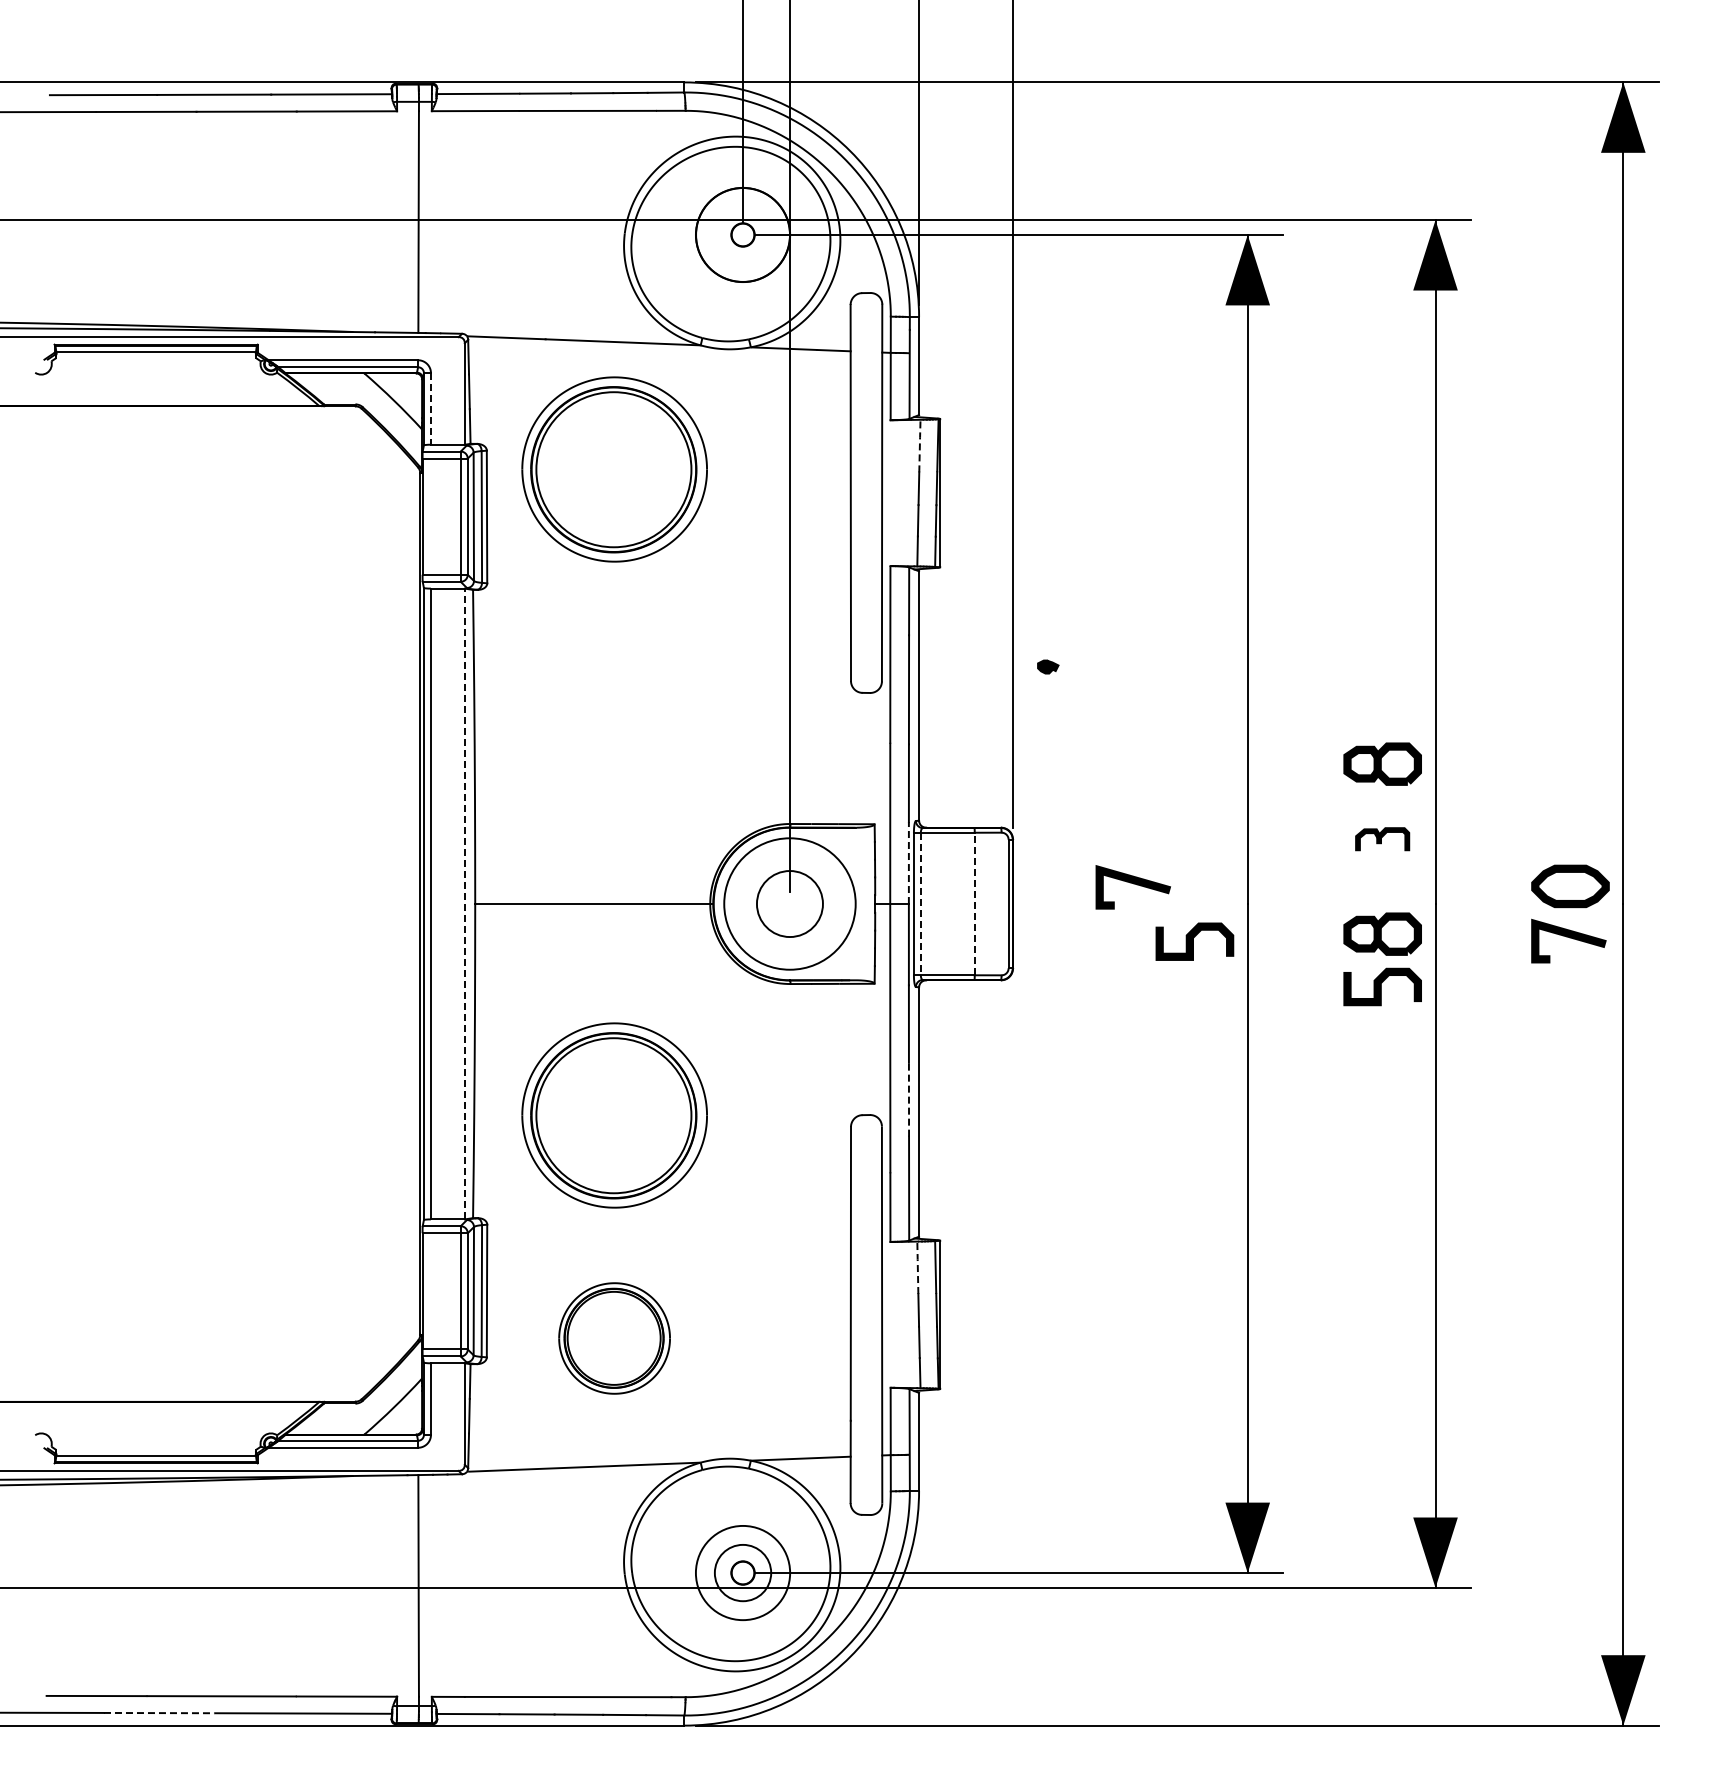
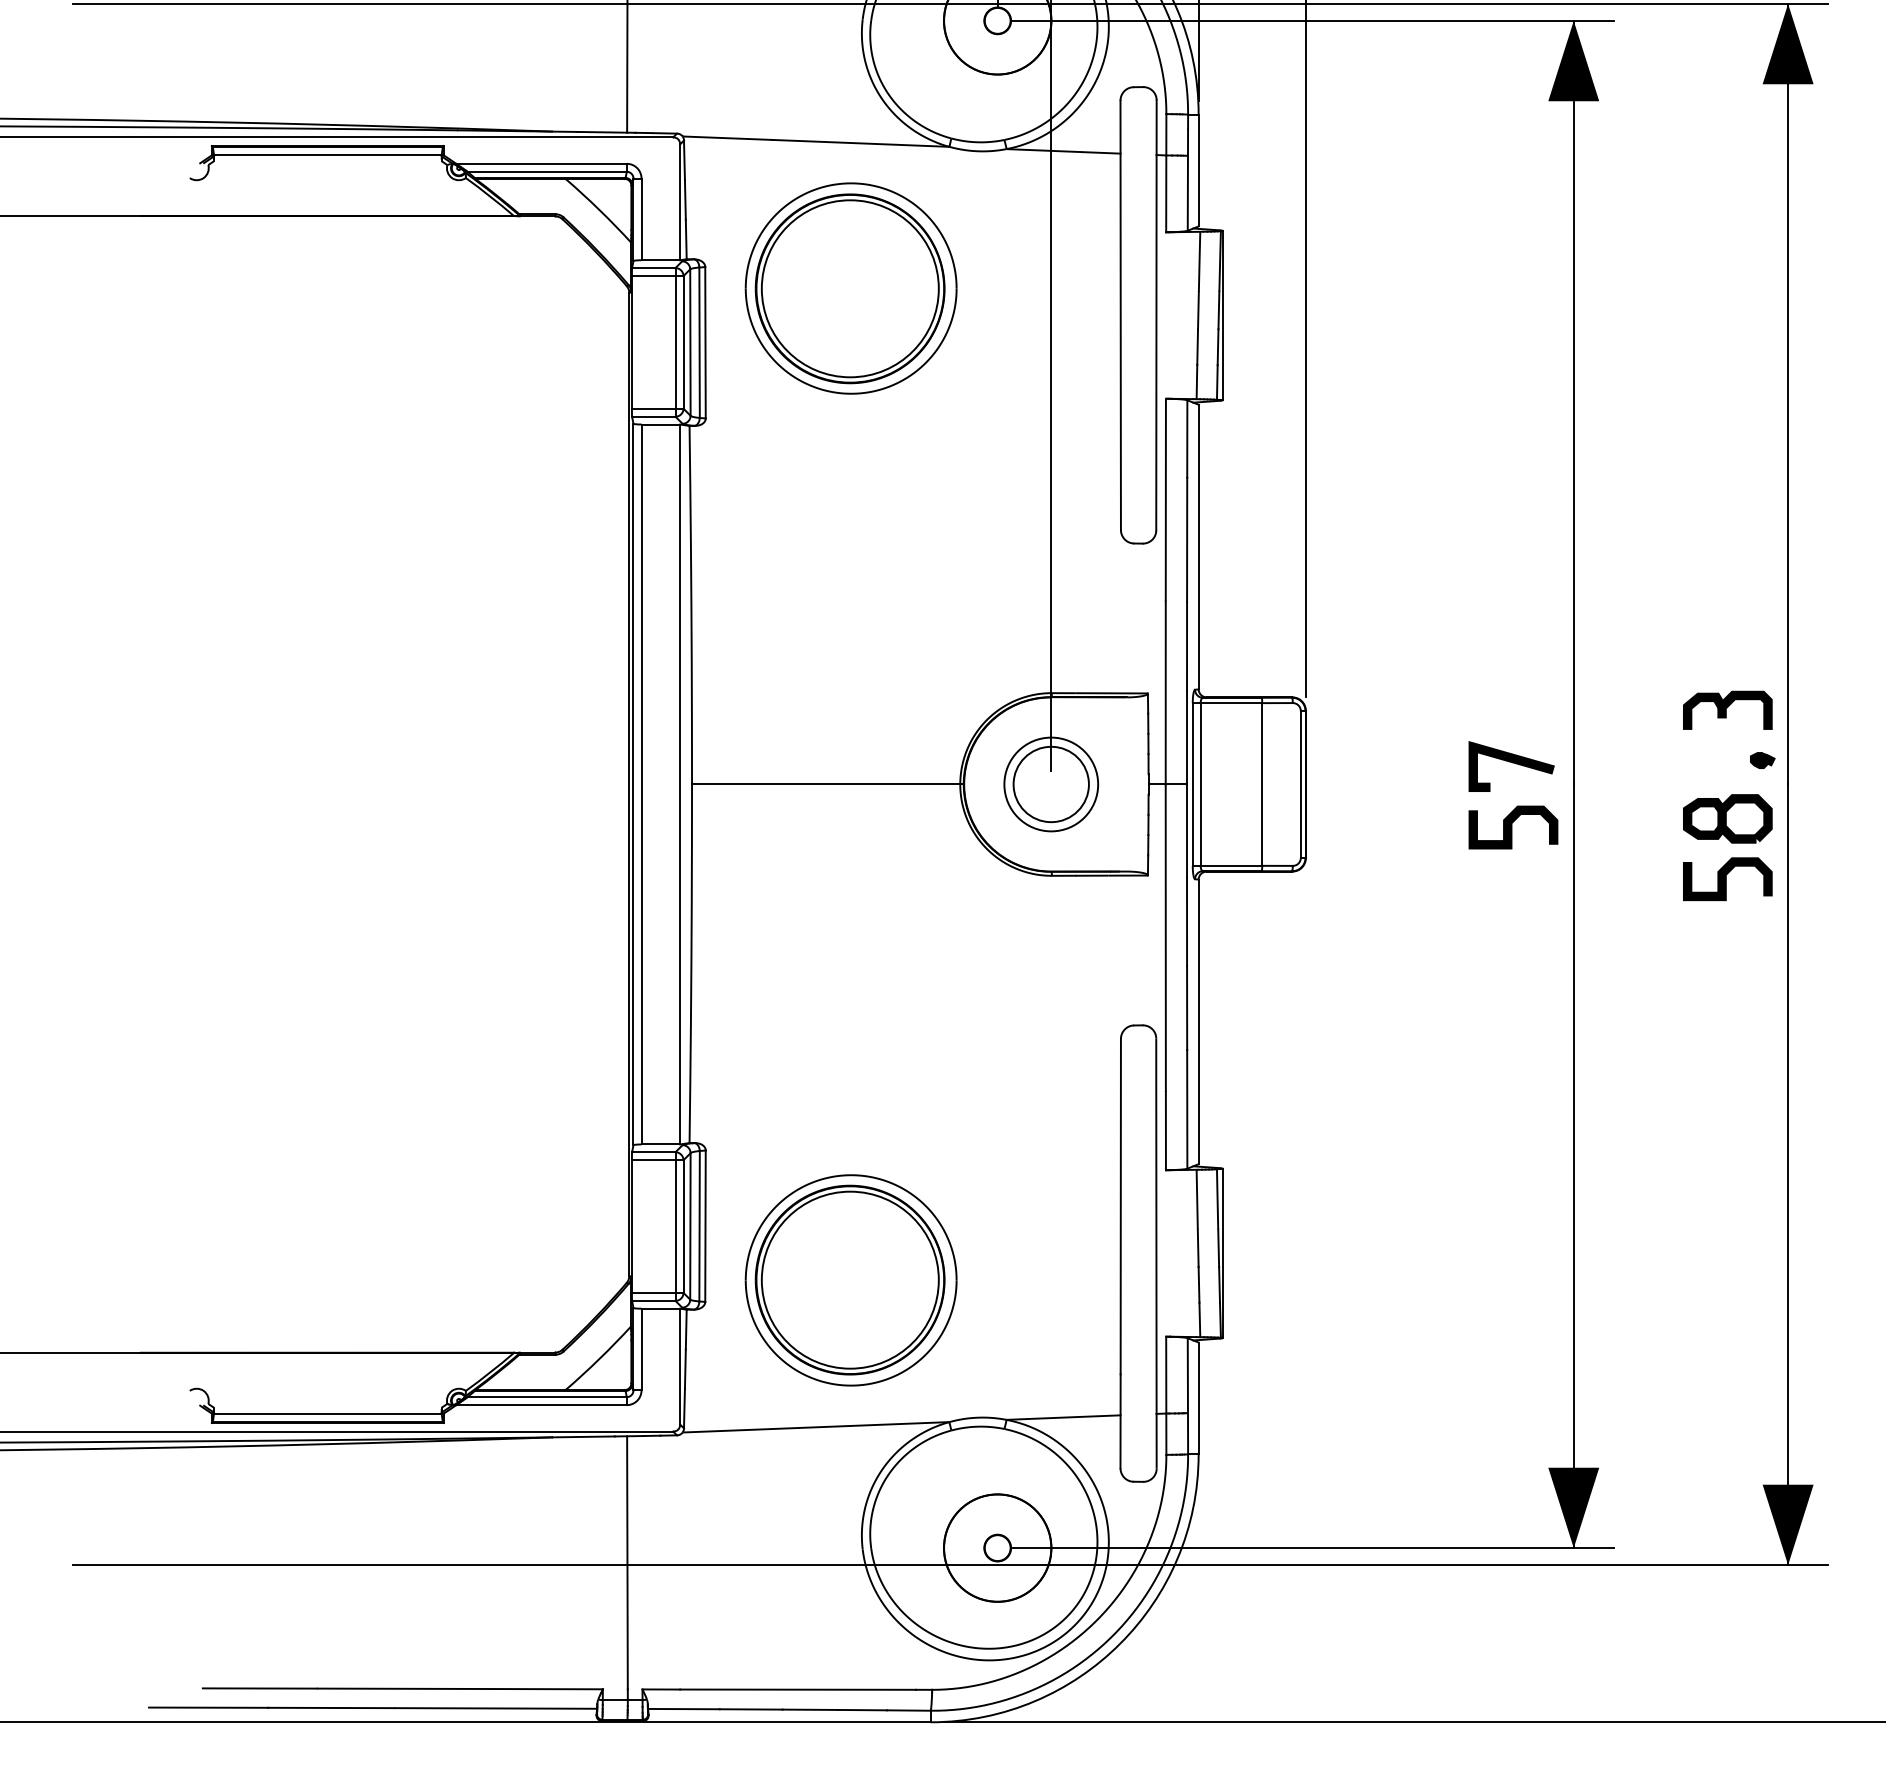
line: (430, 408) -> (640, 218), dashed -> solid
line: (919, 445) -> (1199, 261), dashed -> solid
part: (1048, 666) -> (1762, 759), moved
part: (1382, 763) -> (1727, 624), removed
part: (1382, 839) -> (1727, 710), size x1.43
line: (908, 863) -> (1186, 738), dashed -> solid
line: (1133, 884) -> (1511, 763), moved
line: (464, 903) -> (679, 783), dashed -> solid
circle: (789, 903) -> (1050, 783), size x0.62
line: (974, 903) -> (1261, 783), dashed -> solid
line: (920, 904) -> (1200, 785), dashed -> solid
line: (908, 1099) -> (1186, 1007), dashed -> solid
part: (614, 1115) -> (850, 1025), removed
line: (917, 1267) -> (1196, 1199), dashed -> solid
part: (614, 1338) -> (850, 1280), size x1.67
circle: (742, 1572) -> (997, 1547), size x1.67
line: (159, 1713) -> (331, 1708), dashed -> solid

